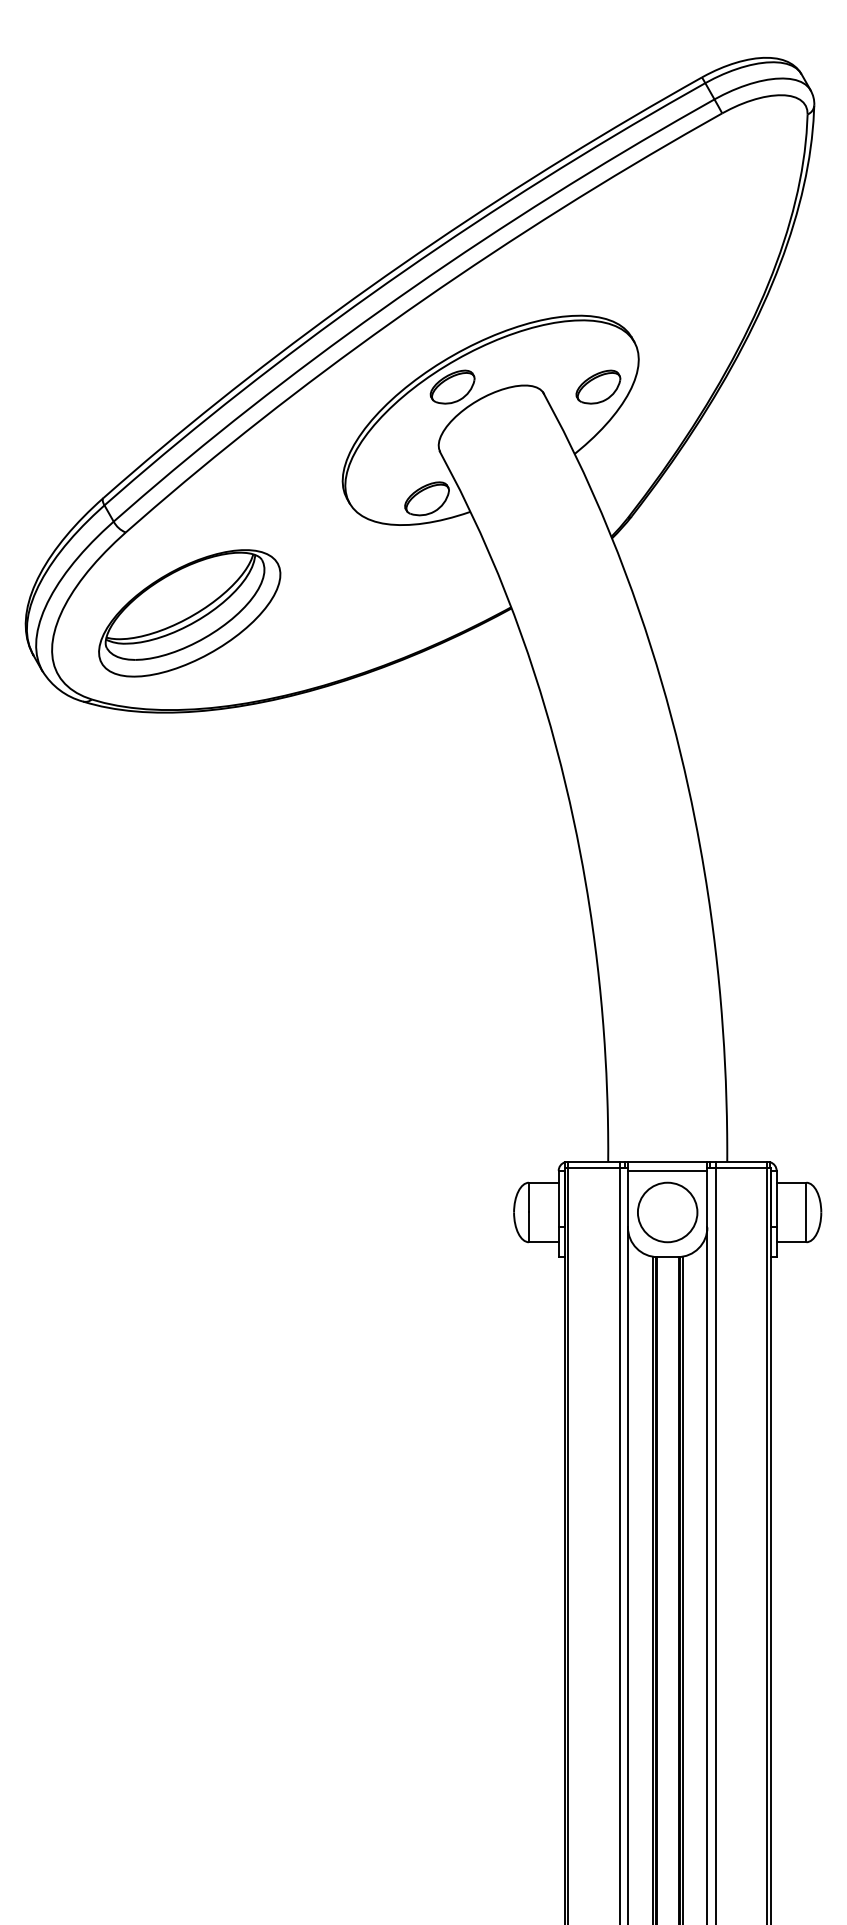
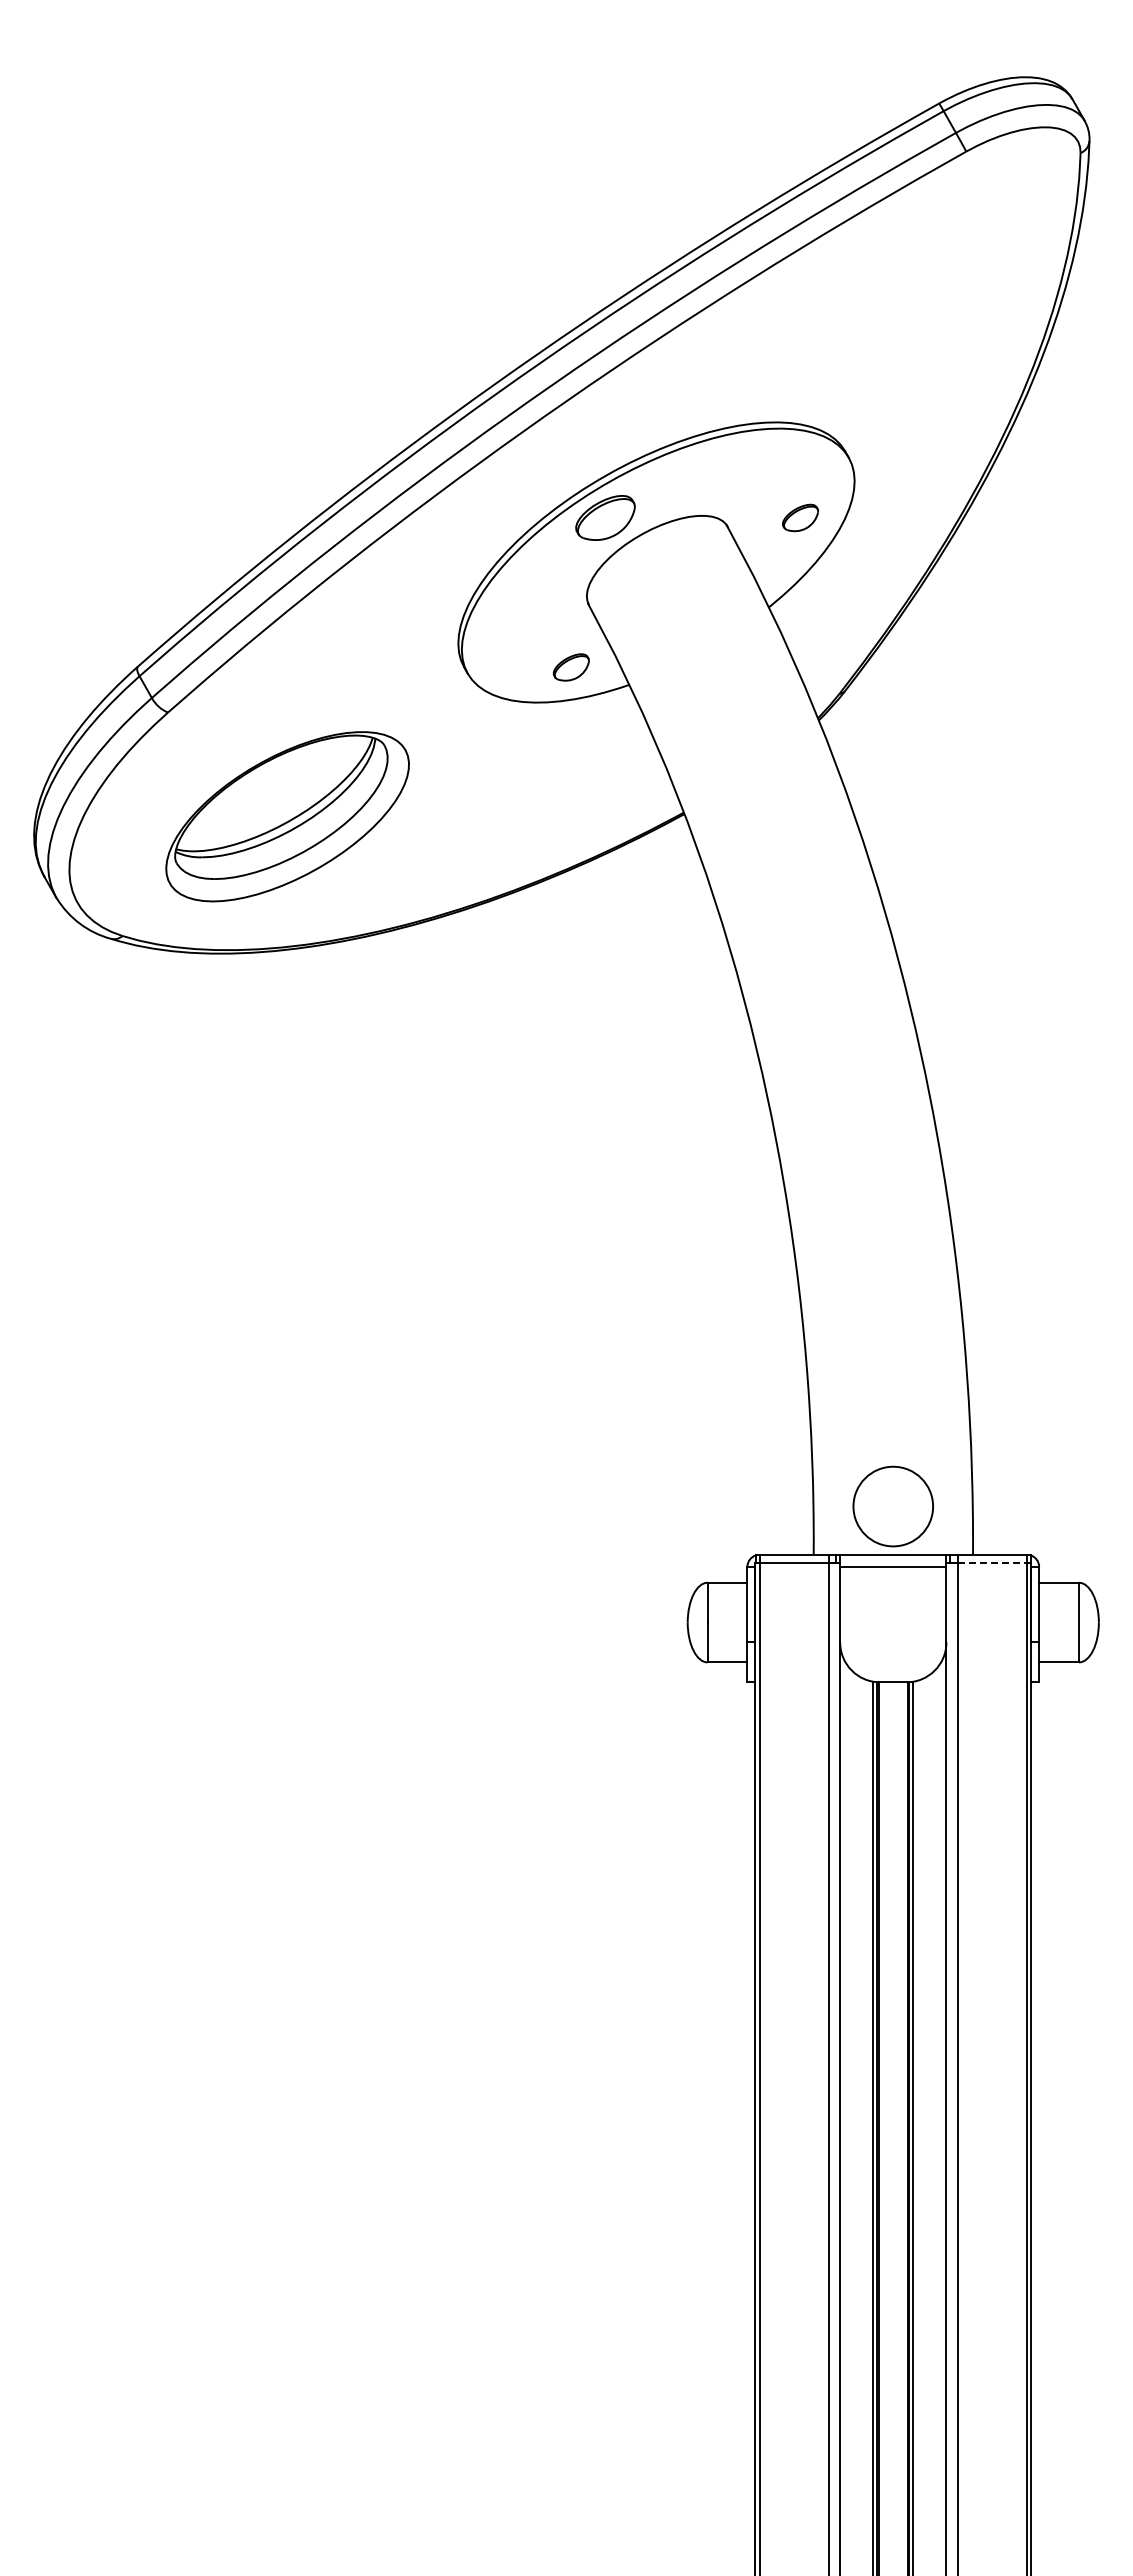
part: (598, 386) -> (800, 517), size x0.6
part: (427, 498) -> (571, 667), size x0.6
part: (189, 613) -> (287, 816), moved
line: (741, 1167) -> (992, 1562), solid -> dashed
circle: (667, 1212) -> (892, 1506), moved

